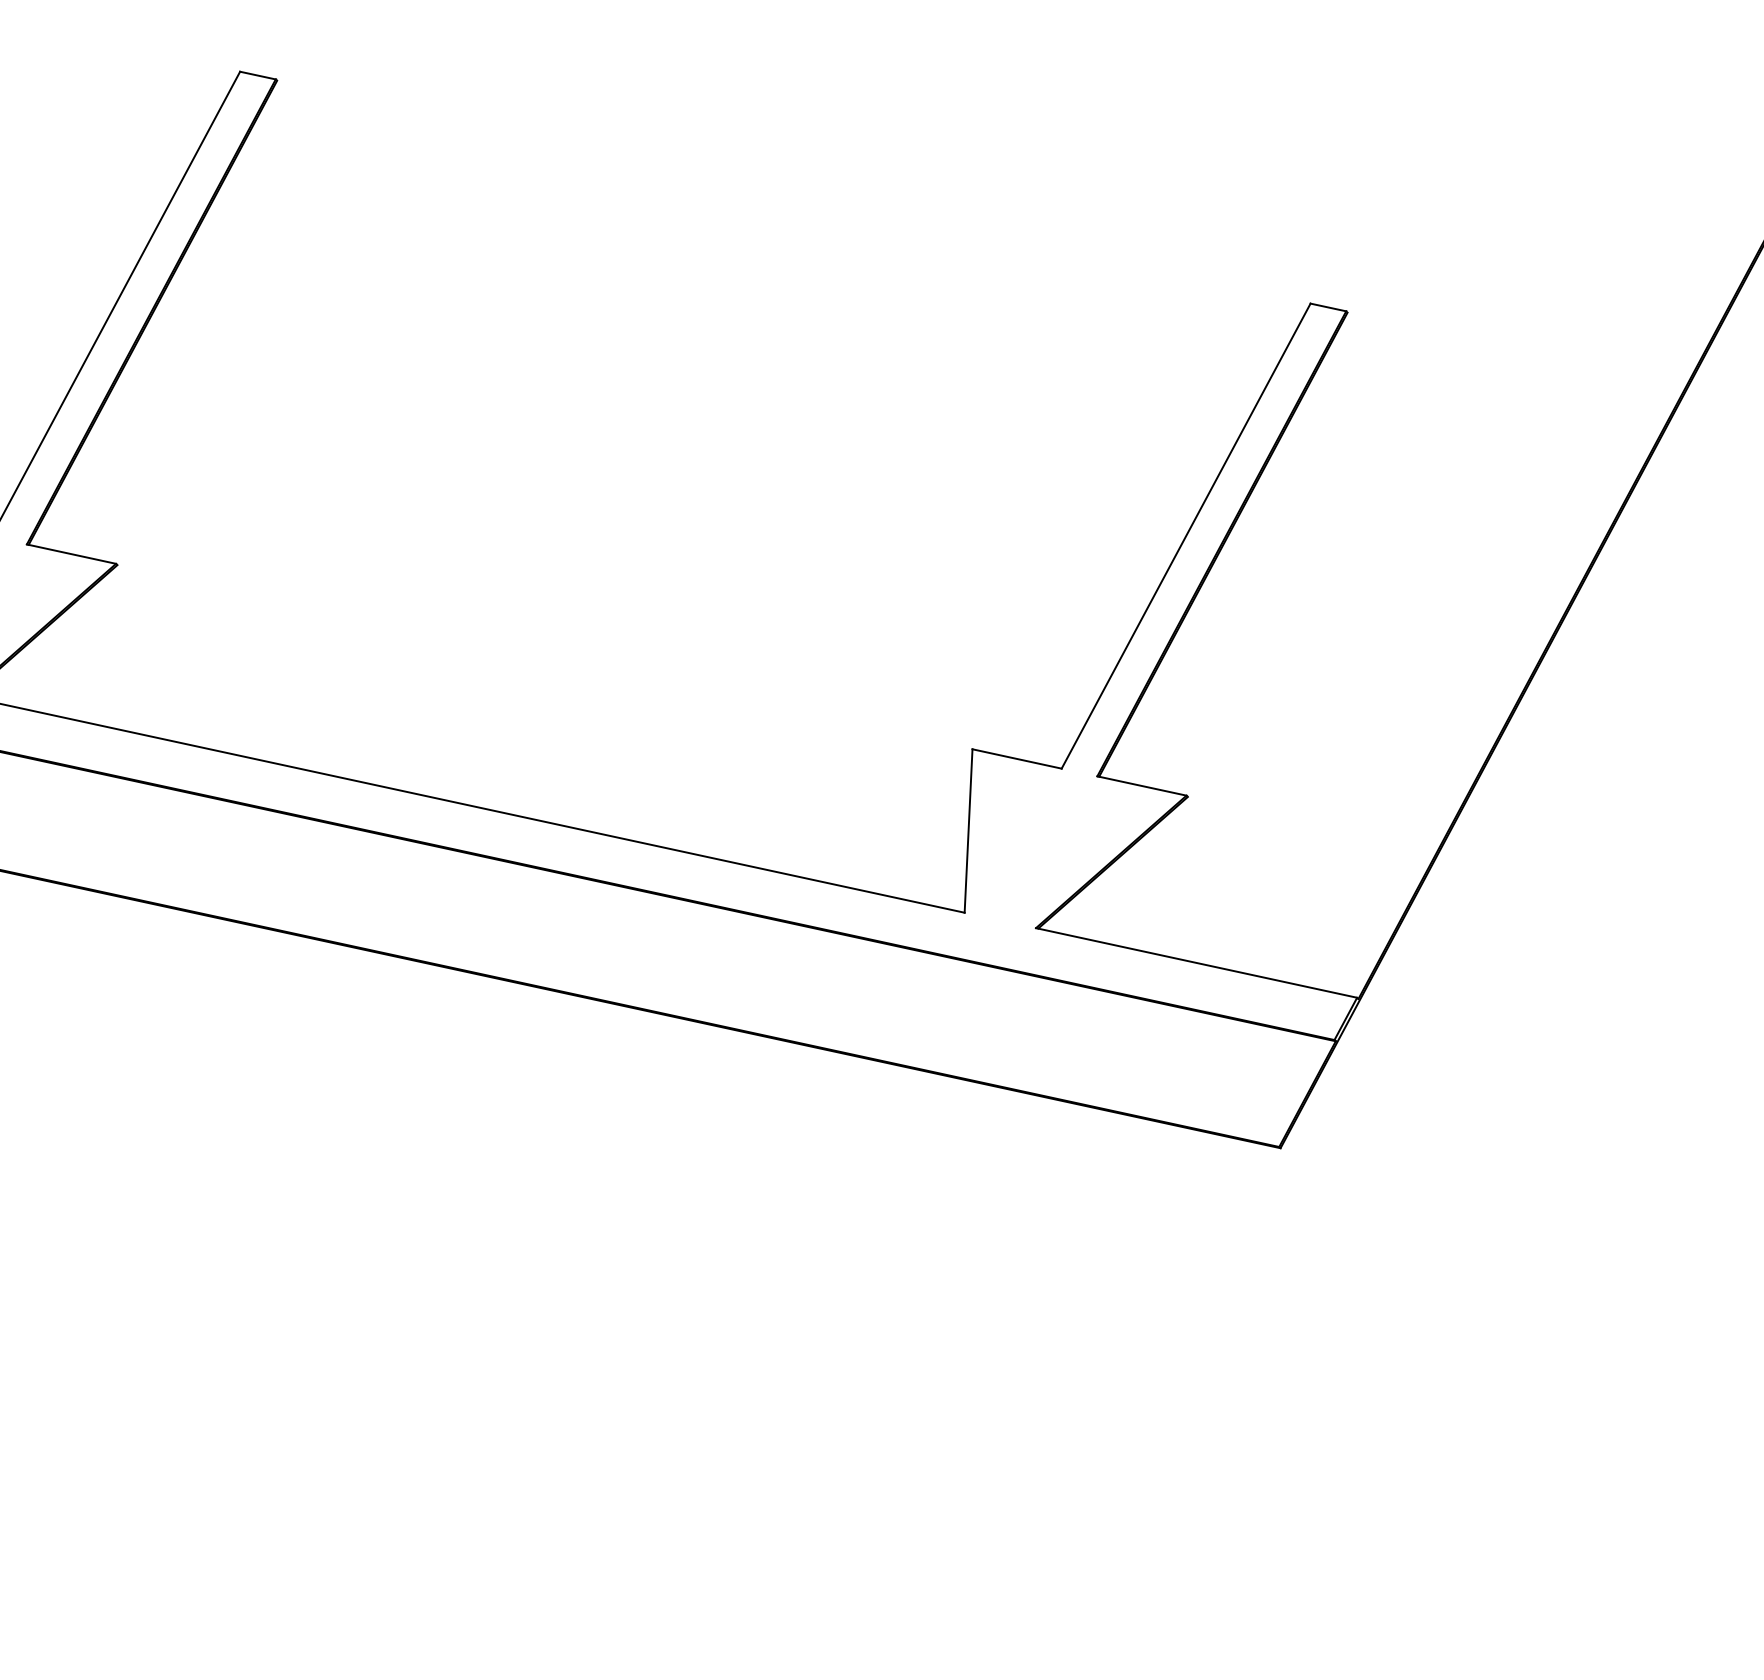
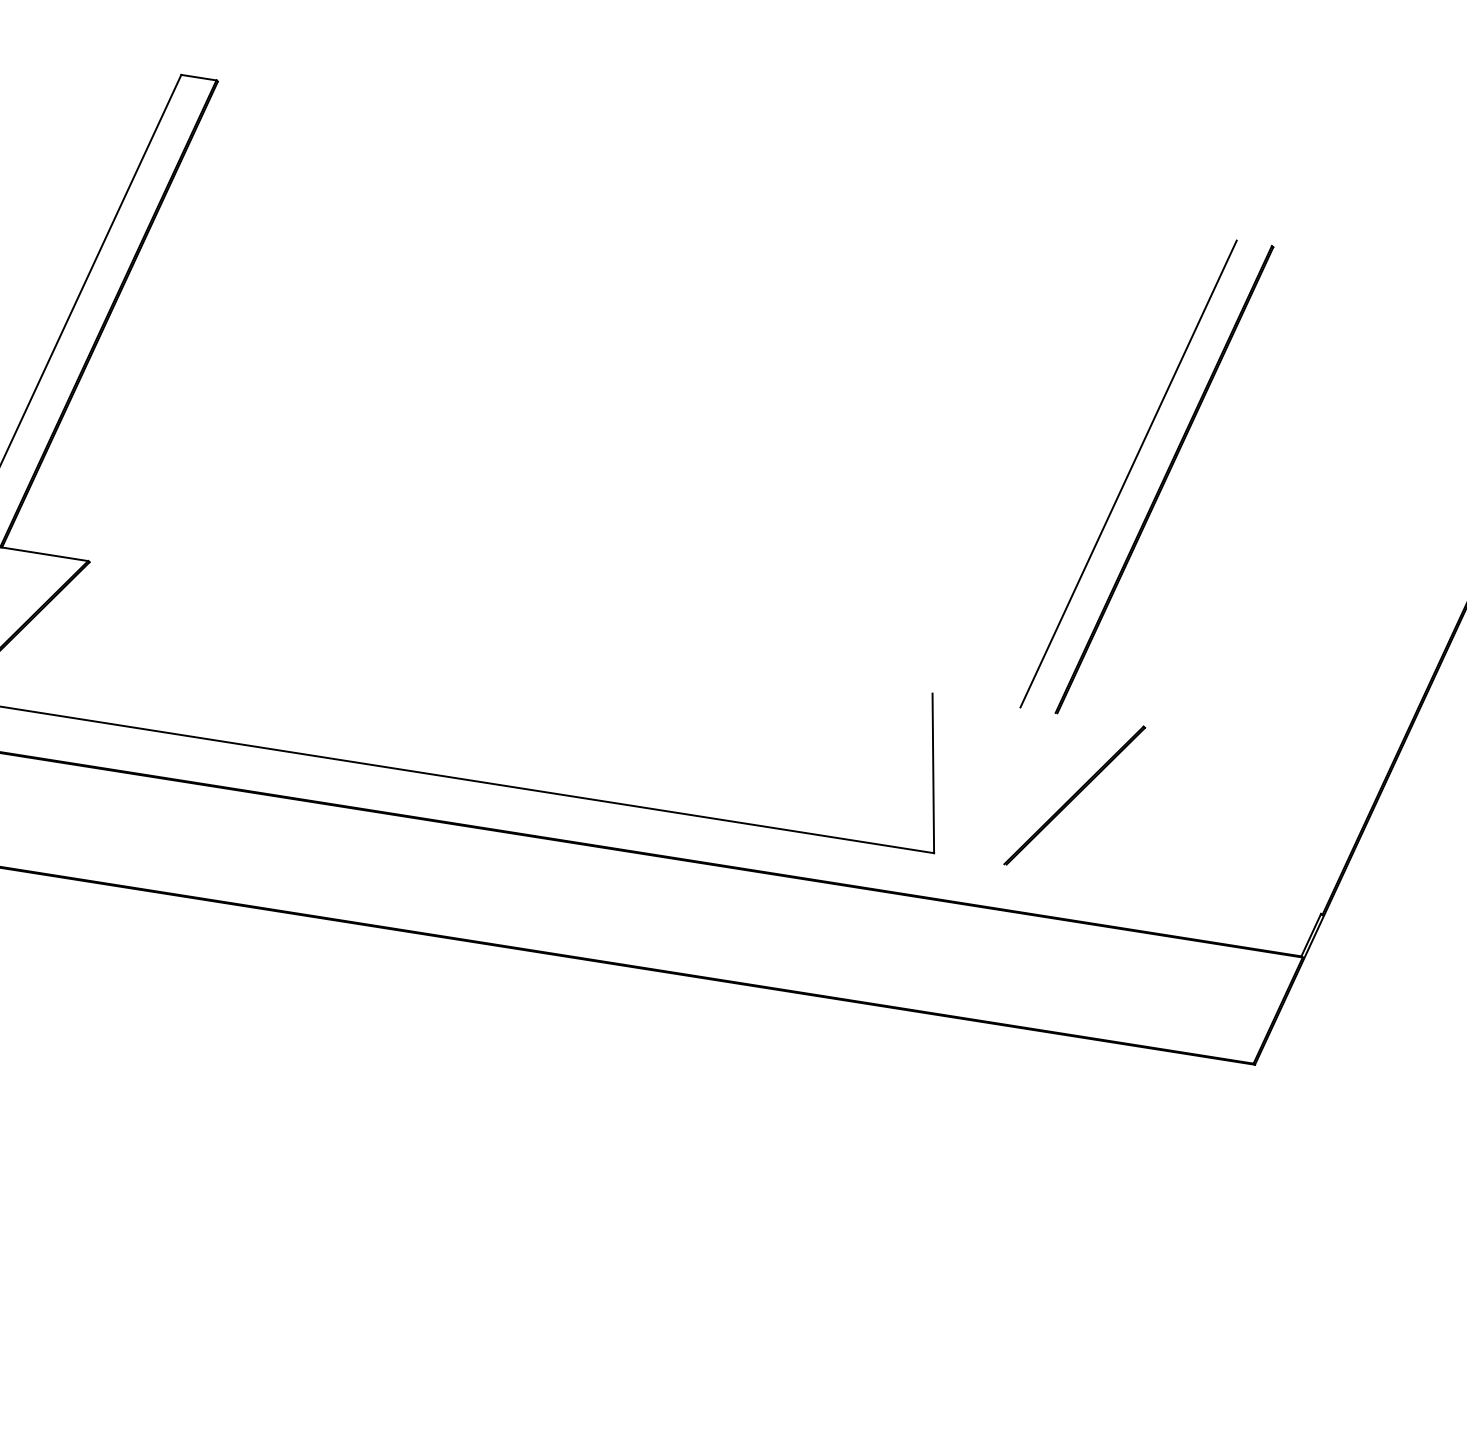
line: (1328, 307) -> (1254, 243), removed
line: (1016, 758) -> (975, 700), removed
line: (1141, 785) -> (1099, 719), removed
line: (1196, 962) -> (1162, 888), removed

